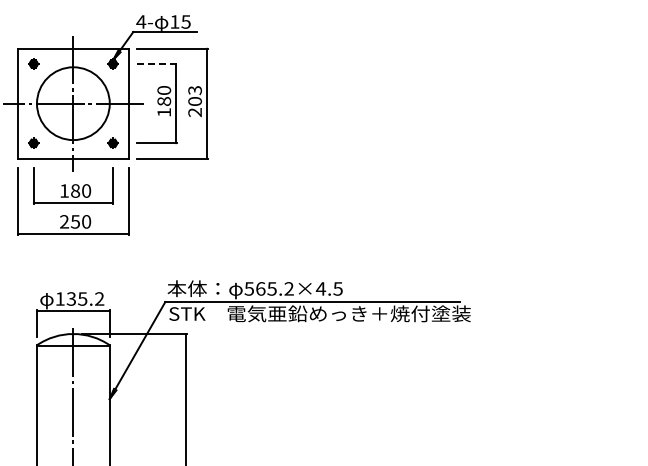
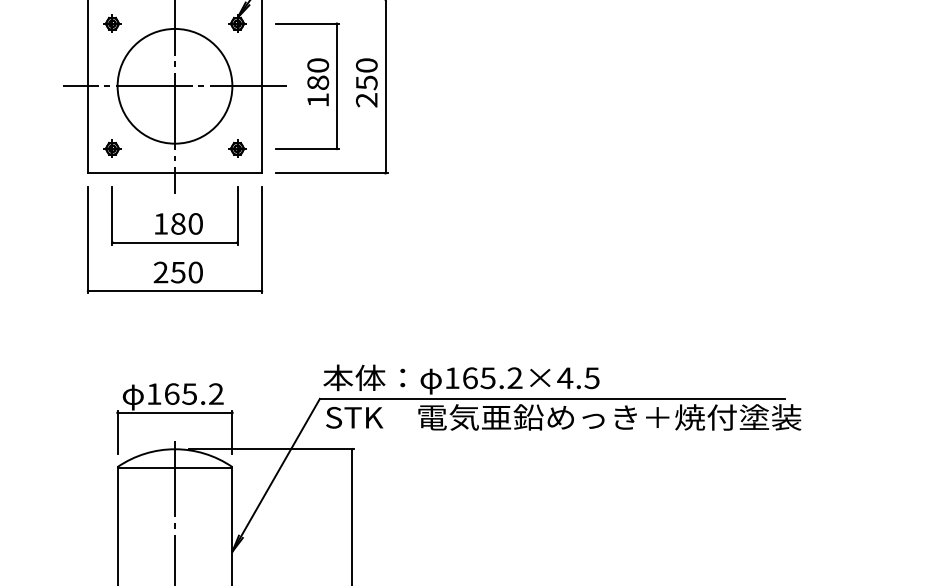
line: (156, 64) -> (305, 24), dashed -> solid
text: (194, 96) -> (365, 74), 203 -> 250
text: (248, 288) -> (450, 377), 565.2×4.5 -> 165.2×4.5
text: (71, 298) -> (172, 393), 135.2 -> 165.2

